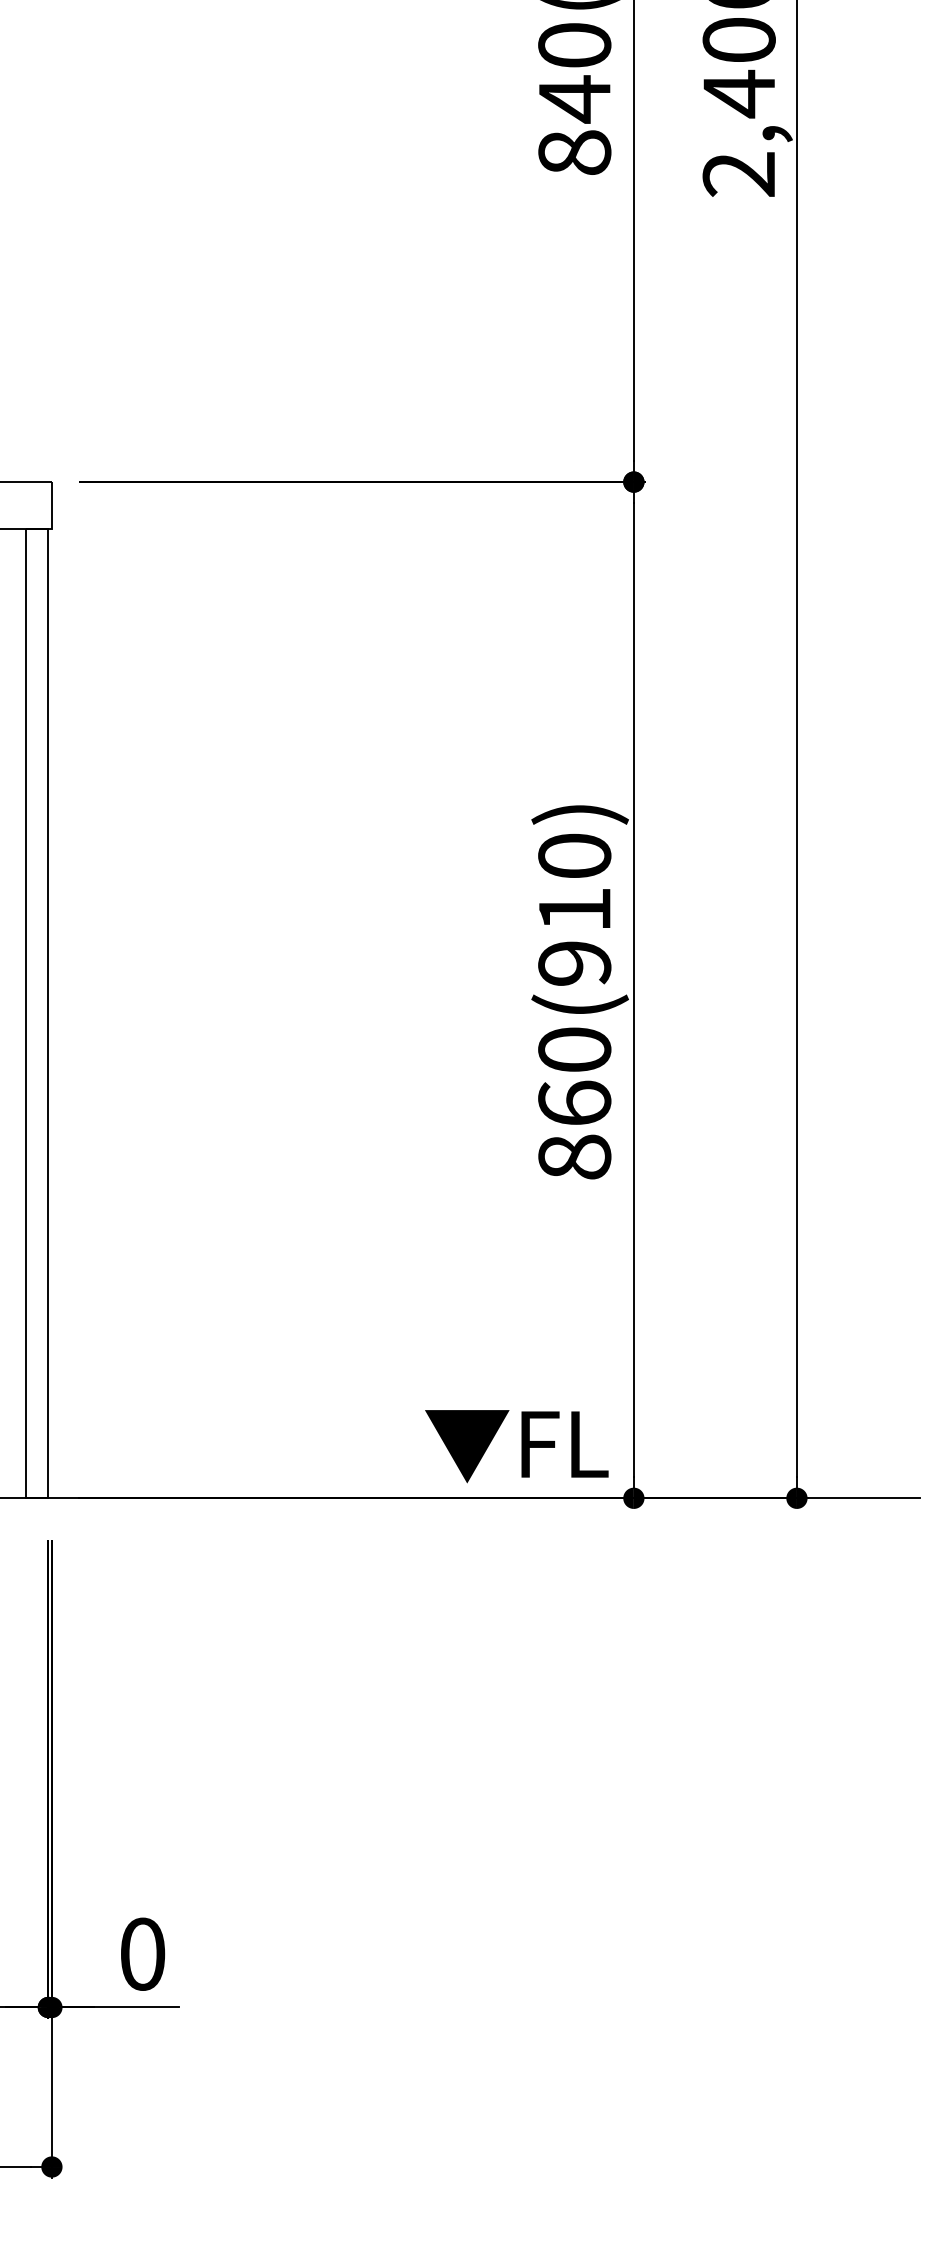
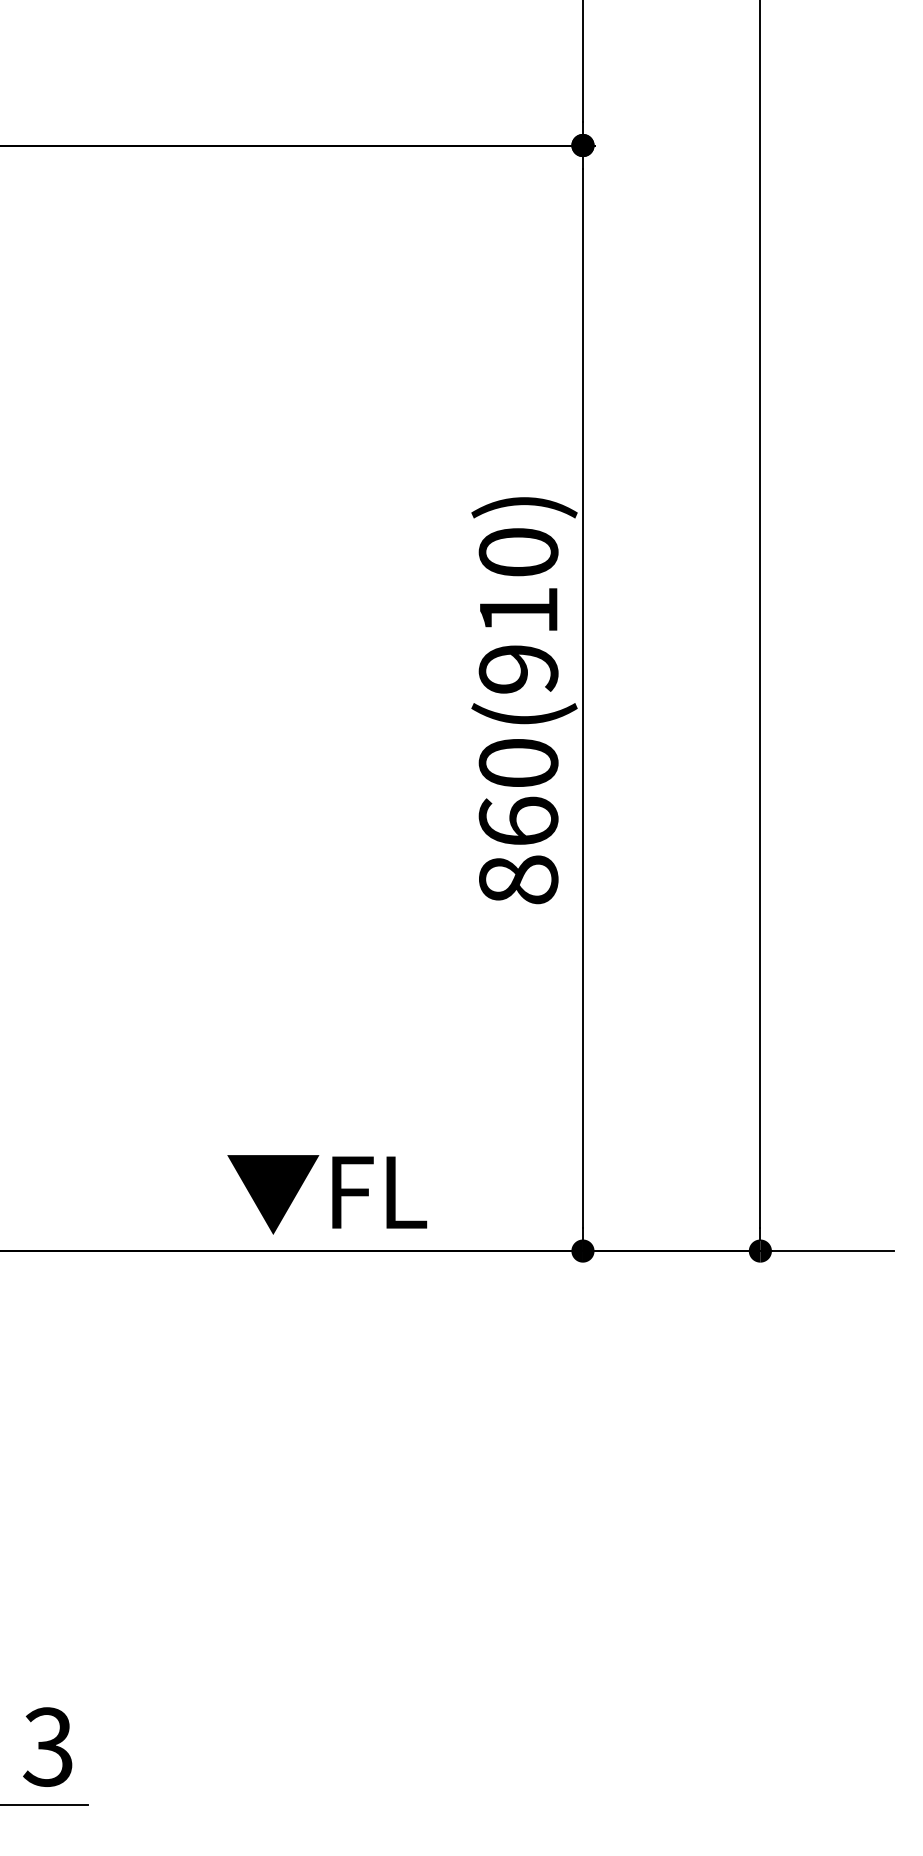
text: (516, 1446) -> (326, 1194), moved
text: (142, 1953) -> (48, 1746), 0 -> 3

